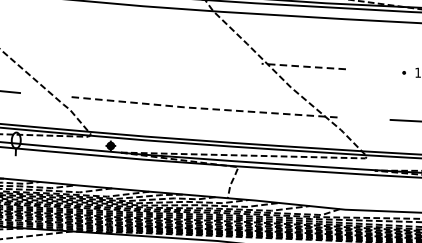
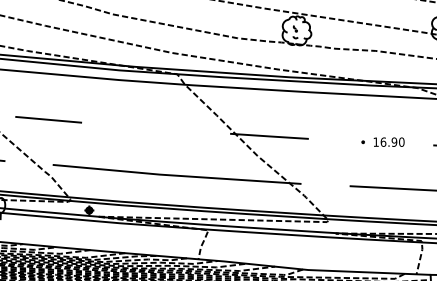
line: (67, 48) -> (48, 119), added
line: (303, 66) -> (269, 136), dashed -> solid
line: (204, 108) -> (176, 175), dashed -> solid

